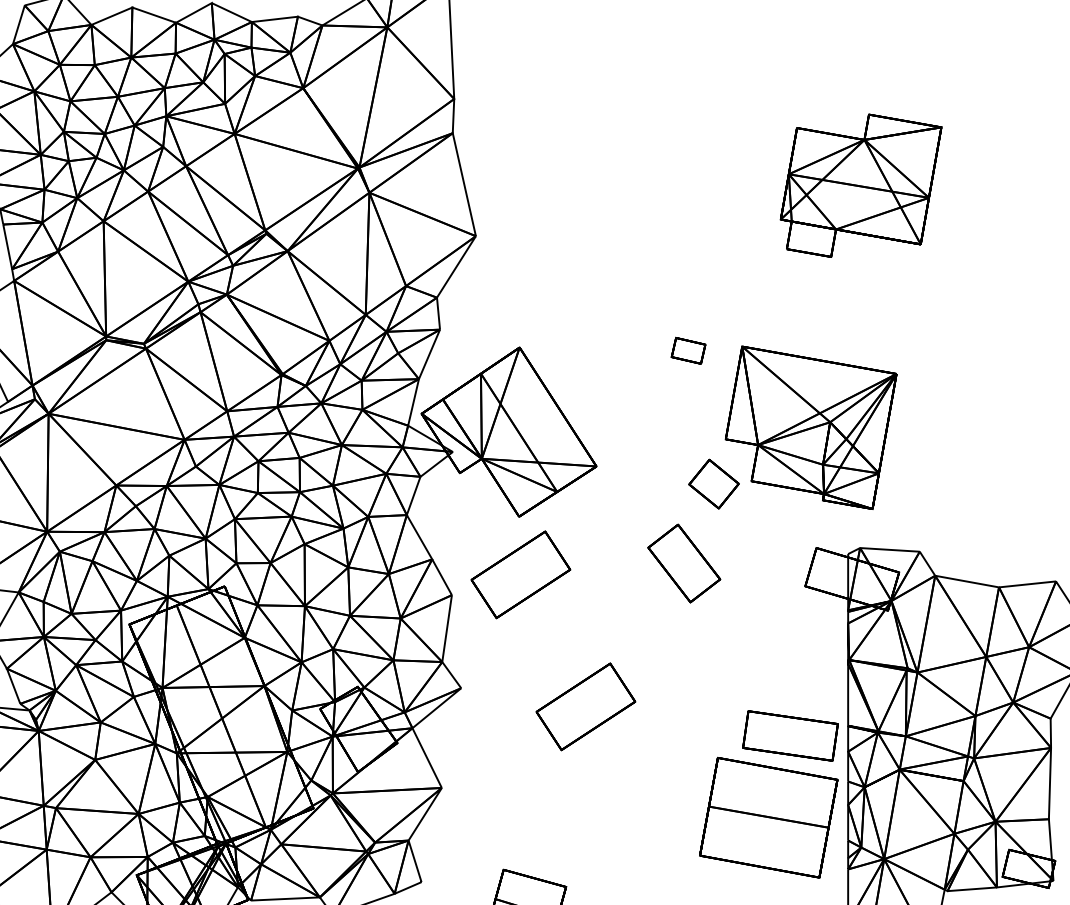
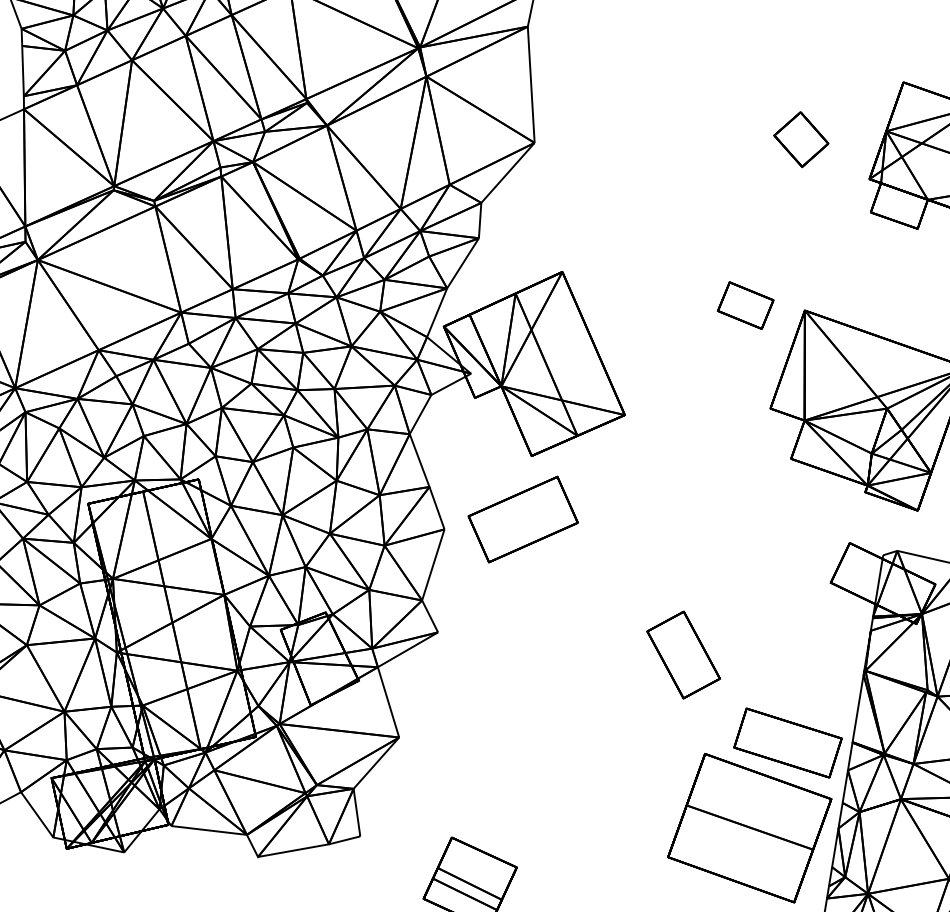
part: (688, 350) -> (745, 305), size x1.43
part: (713, 483) -> (800, 138), moved
part: (684, 563) -> (683, 655), moved
part: (585, 706) -> (570, 674), removed

